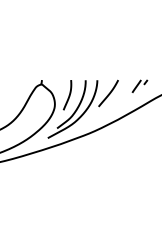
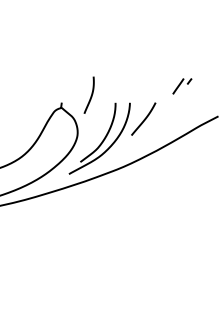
part: (140, 86) -> (182, 86), moved
curve: (68, 95) -> (90, 95), moved

